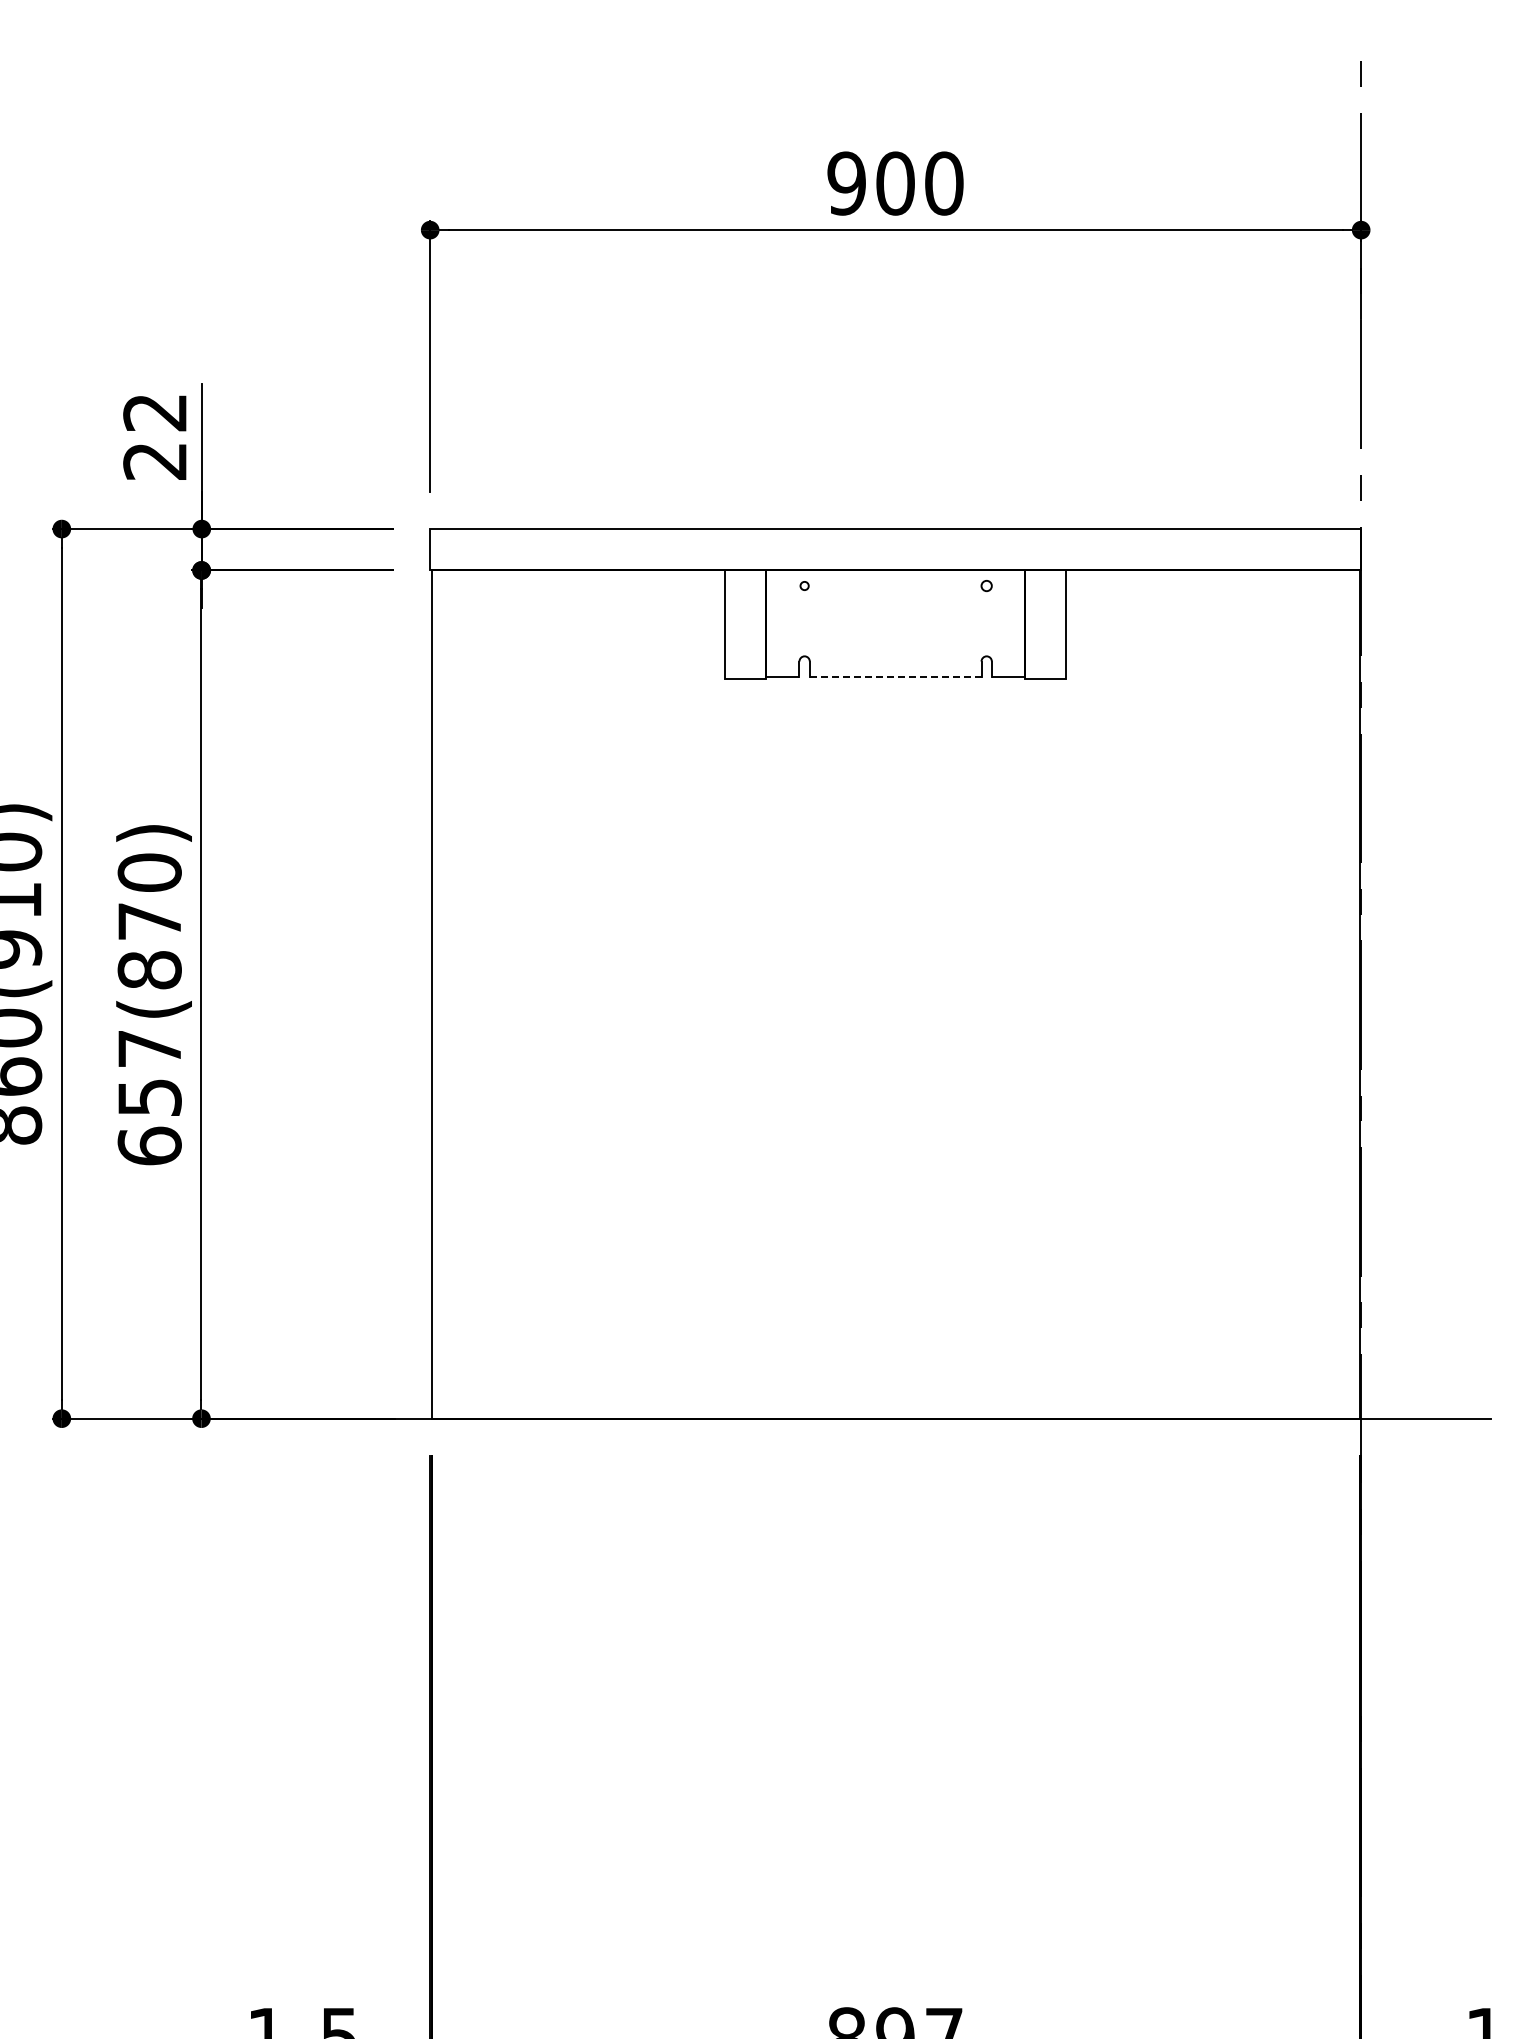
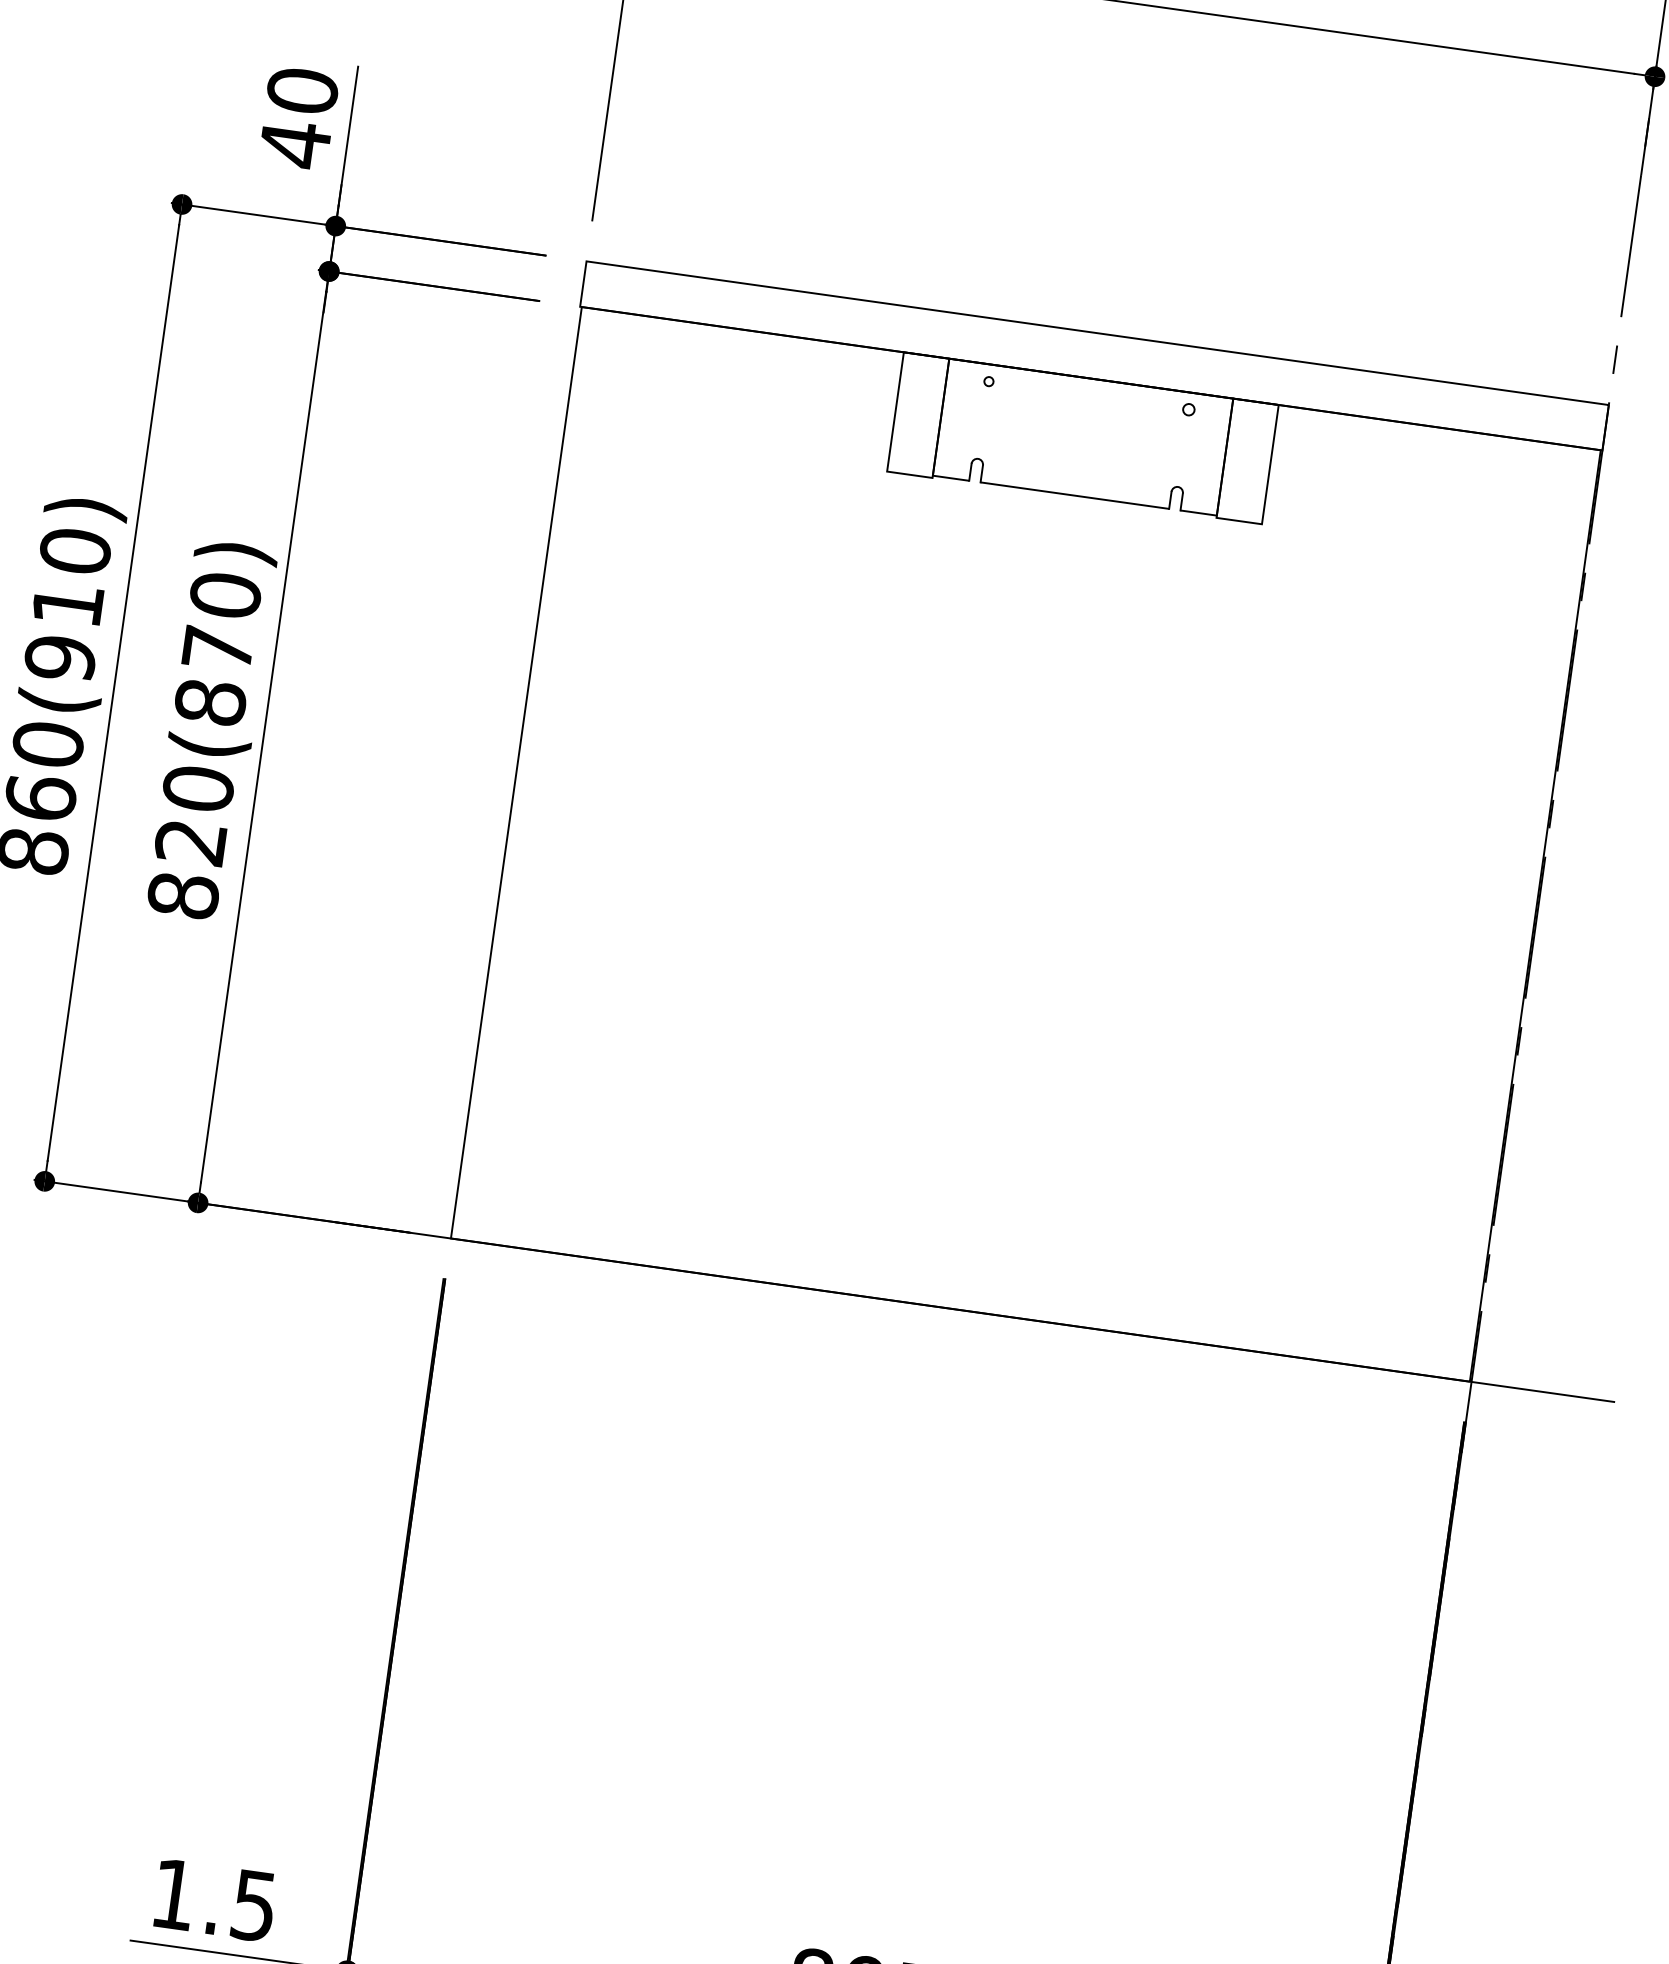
text: (155, 437) -> (299, 118), 22 -> 40
line: (895, 677) -> (1074, 496), dashed -> solid
text: (149, 1097) -> (190, 842), 657(870) -> 820(870)

